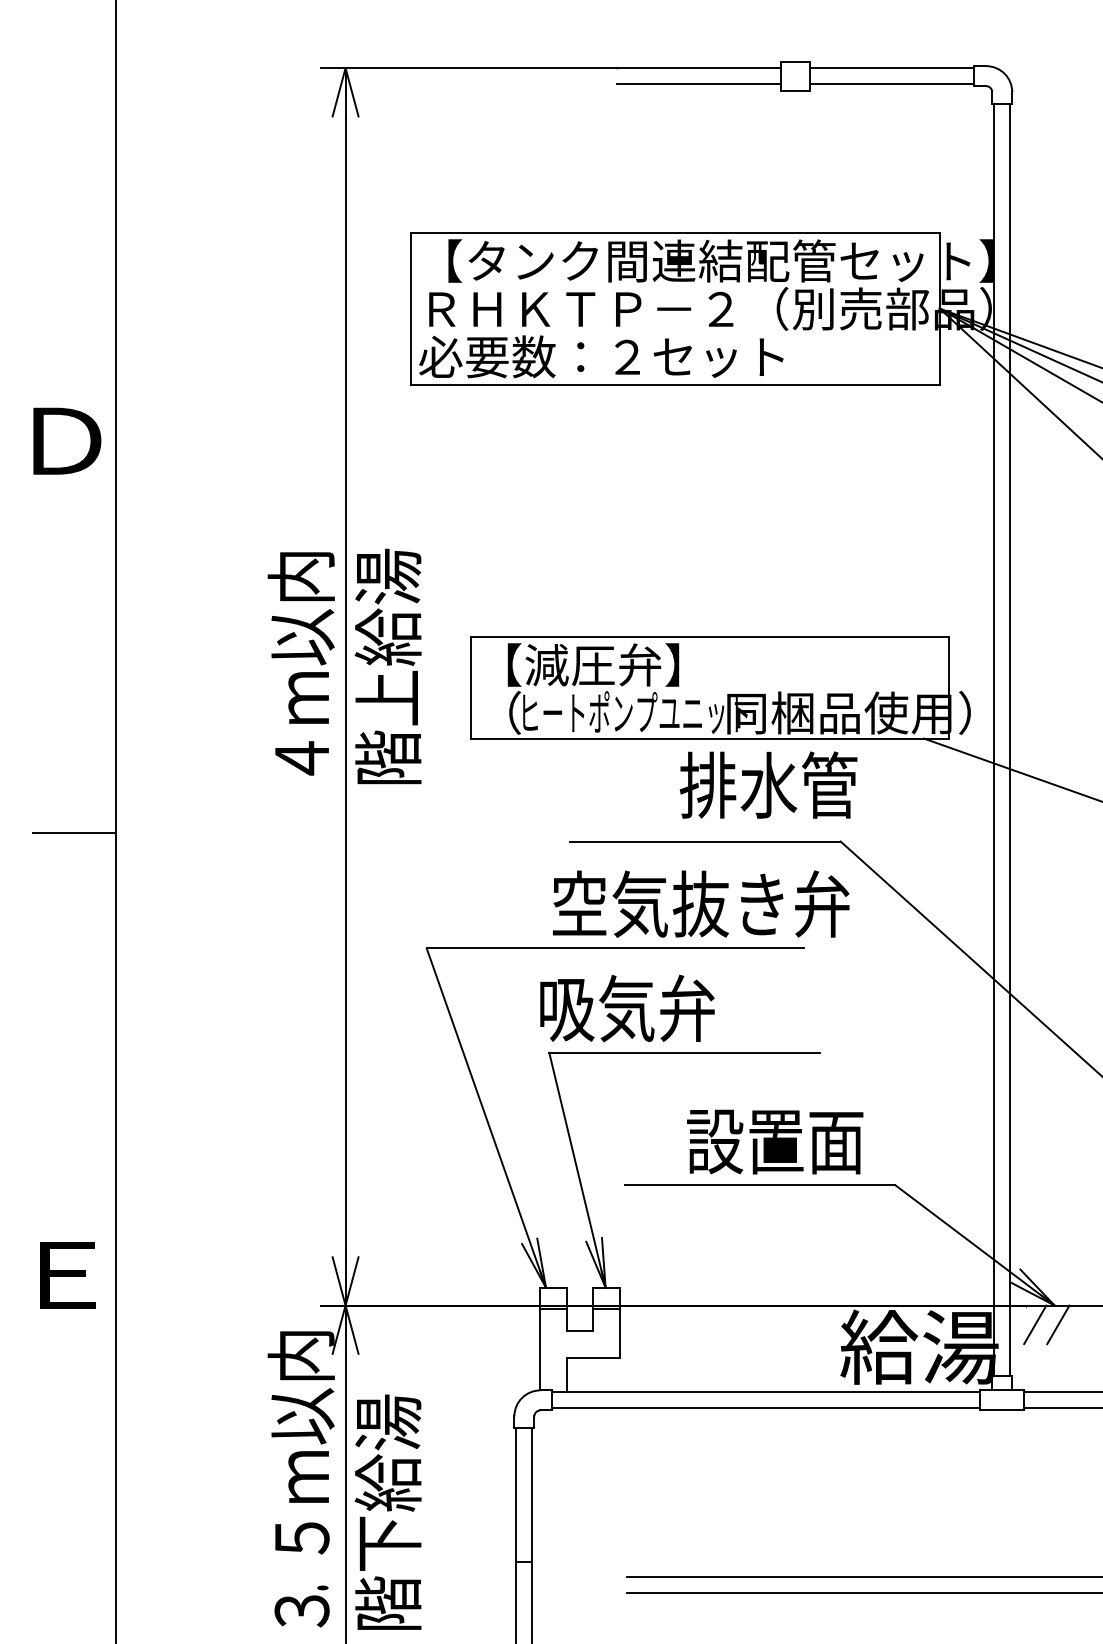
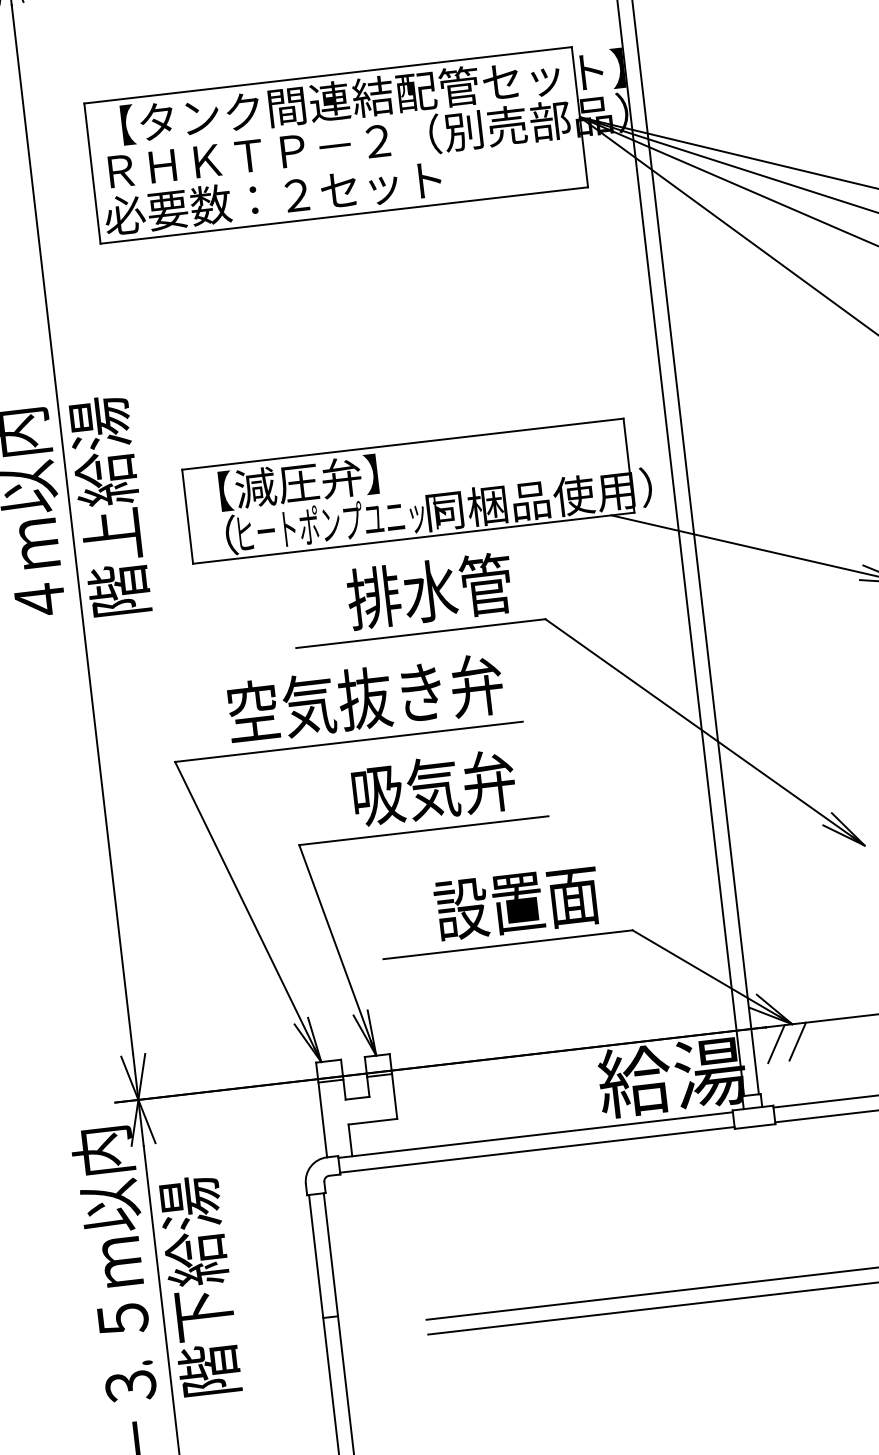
text: (768, 784) -> (429, 590), moved
text: (701, 903) -> (365, 697), moved
text: (627, 1008) -> (433, 788), moved

